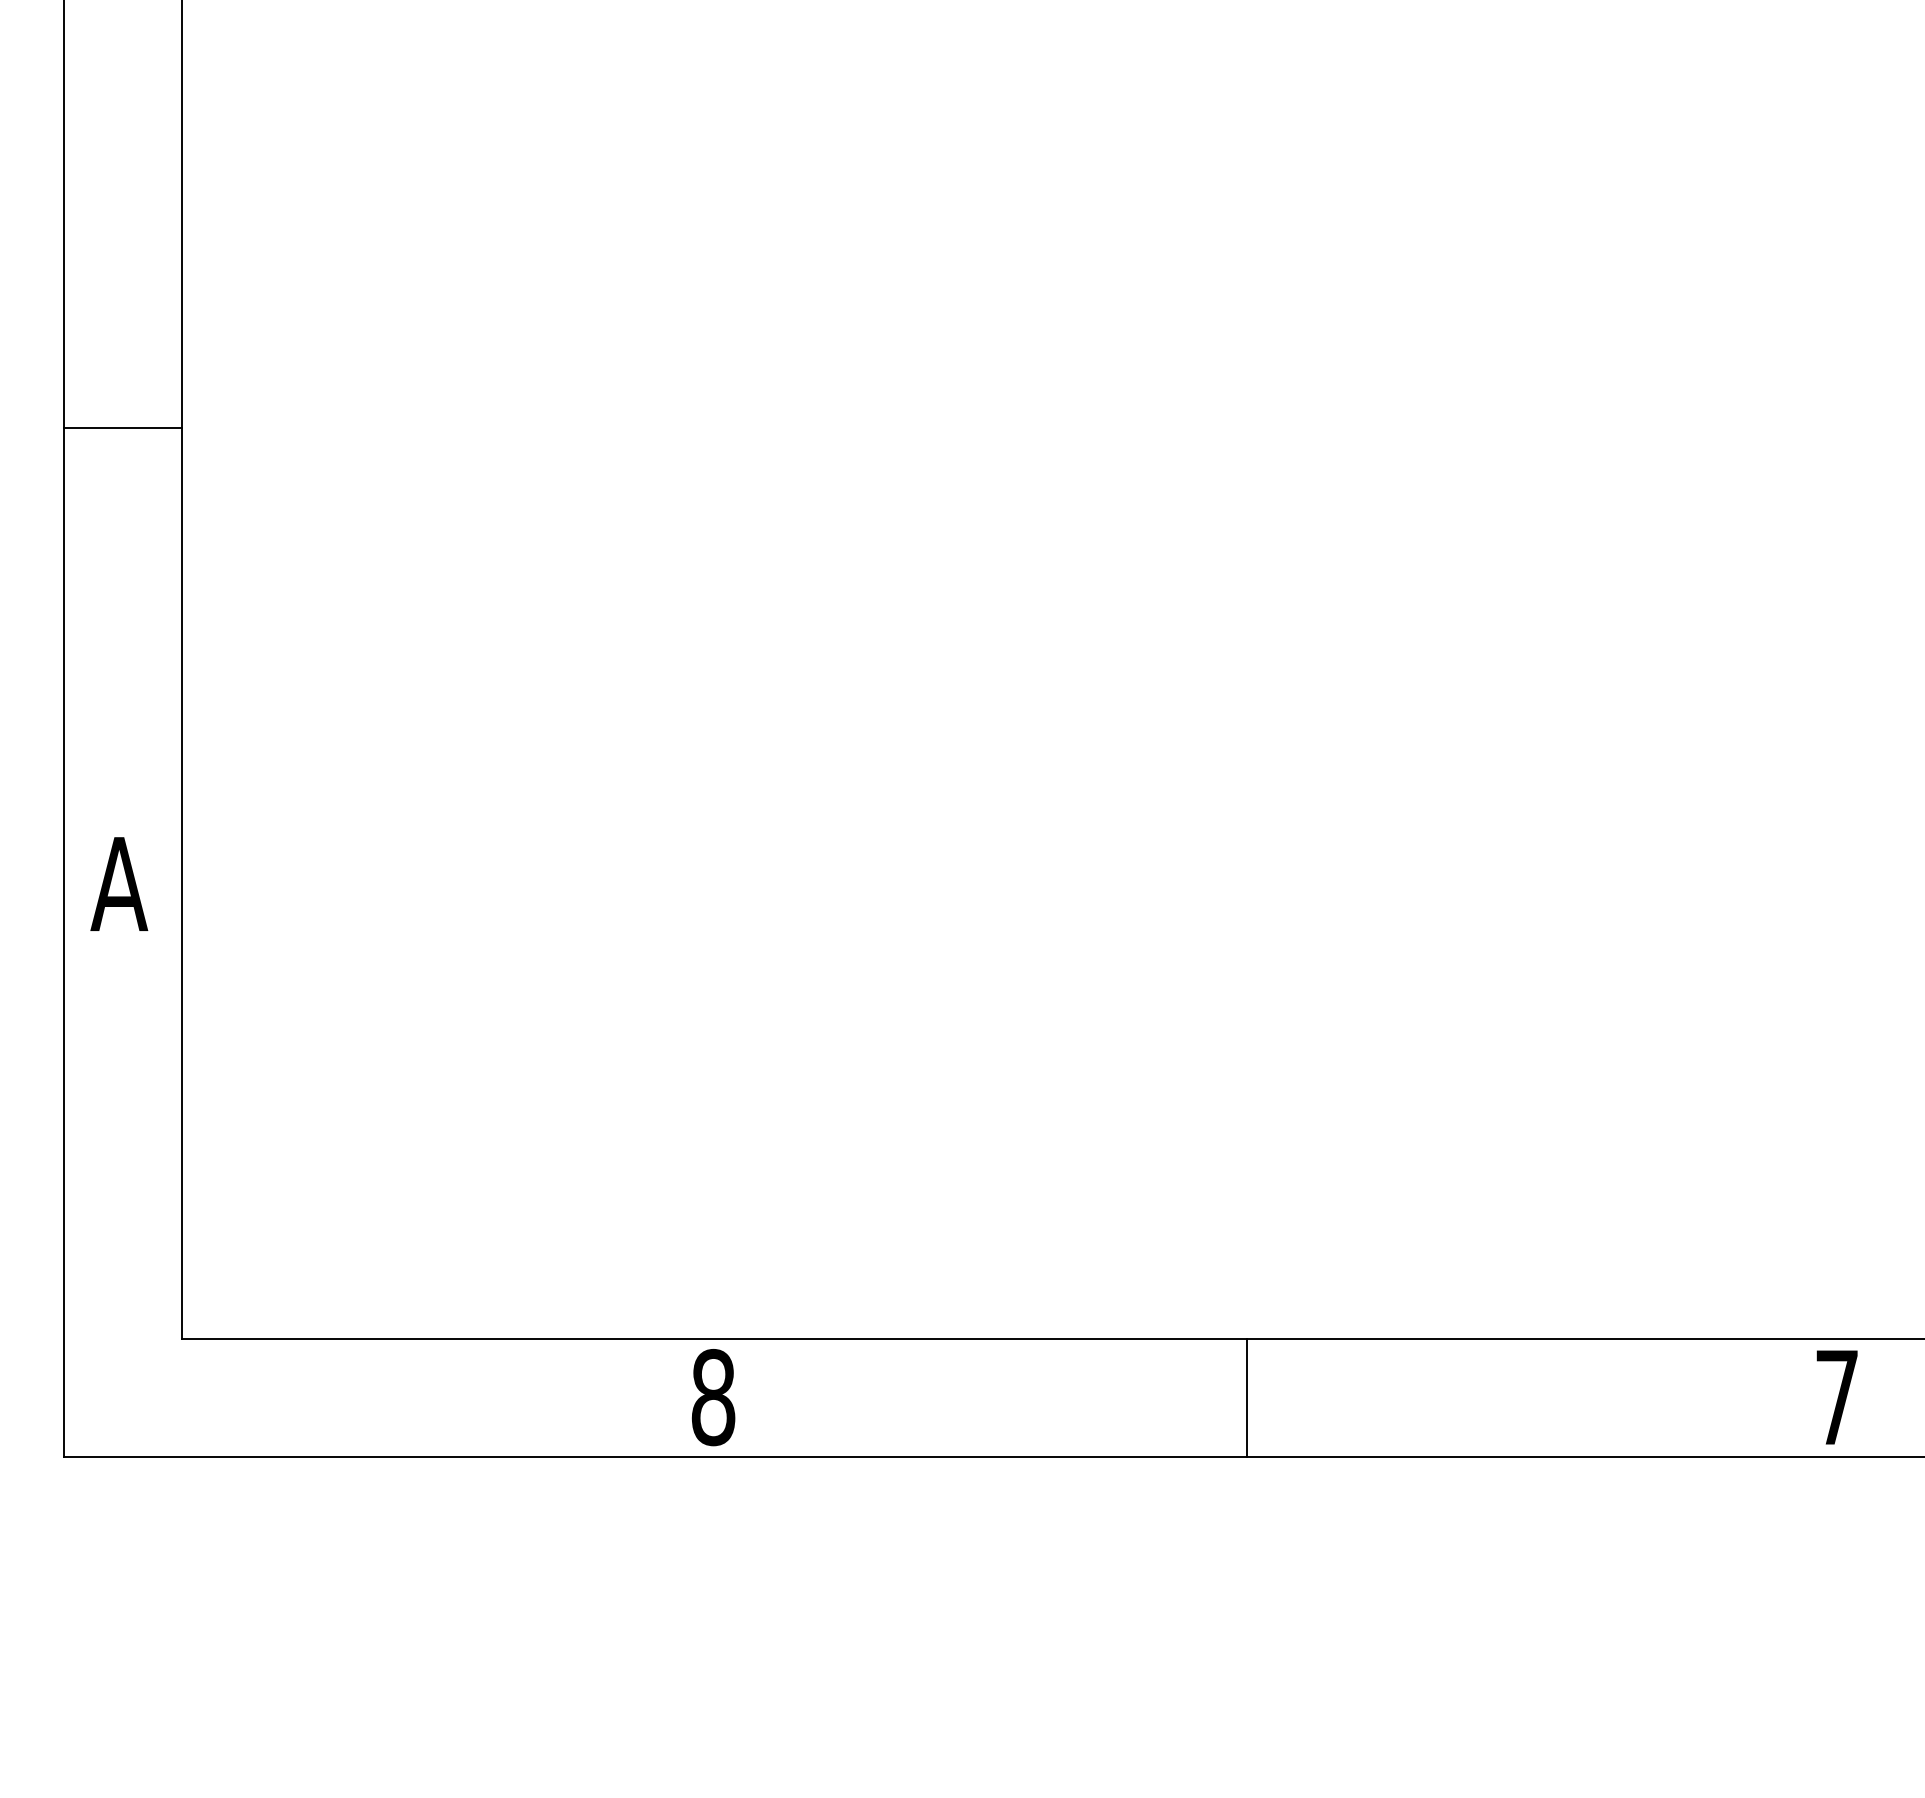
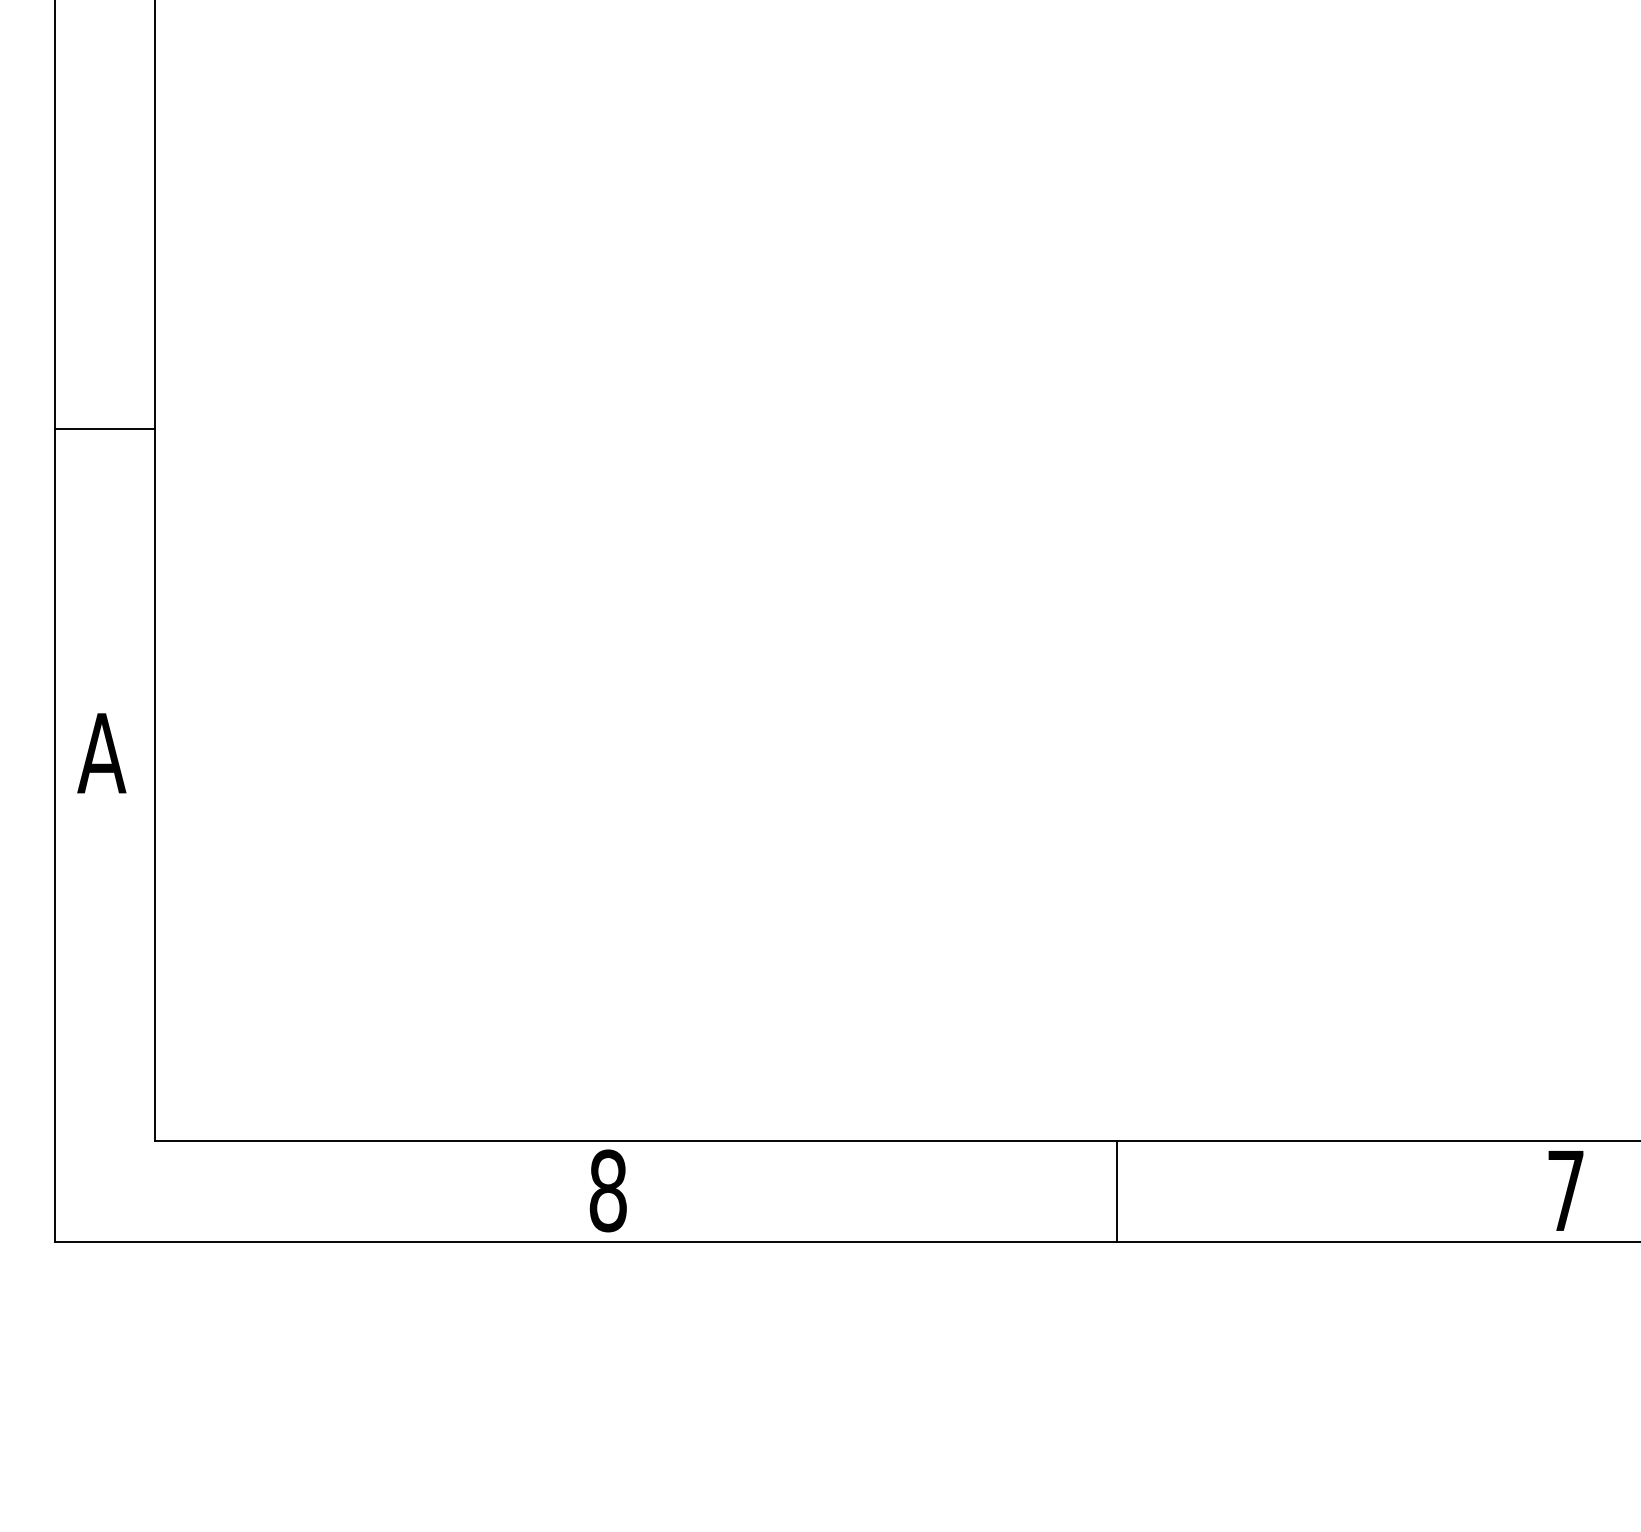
line: (122, 427) -> (104, 428), moved
line: (1246, 1397) -> (1116, 1190), moved

